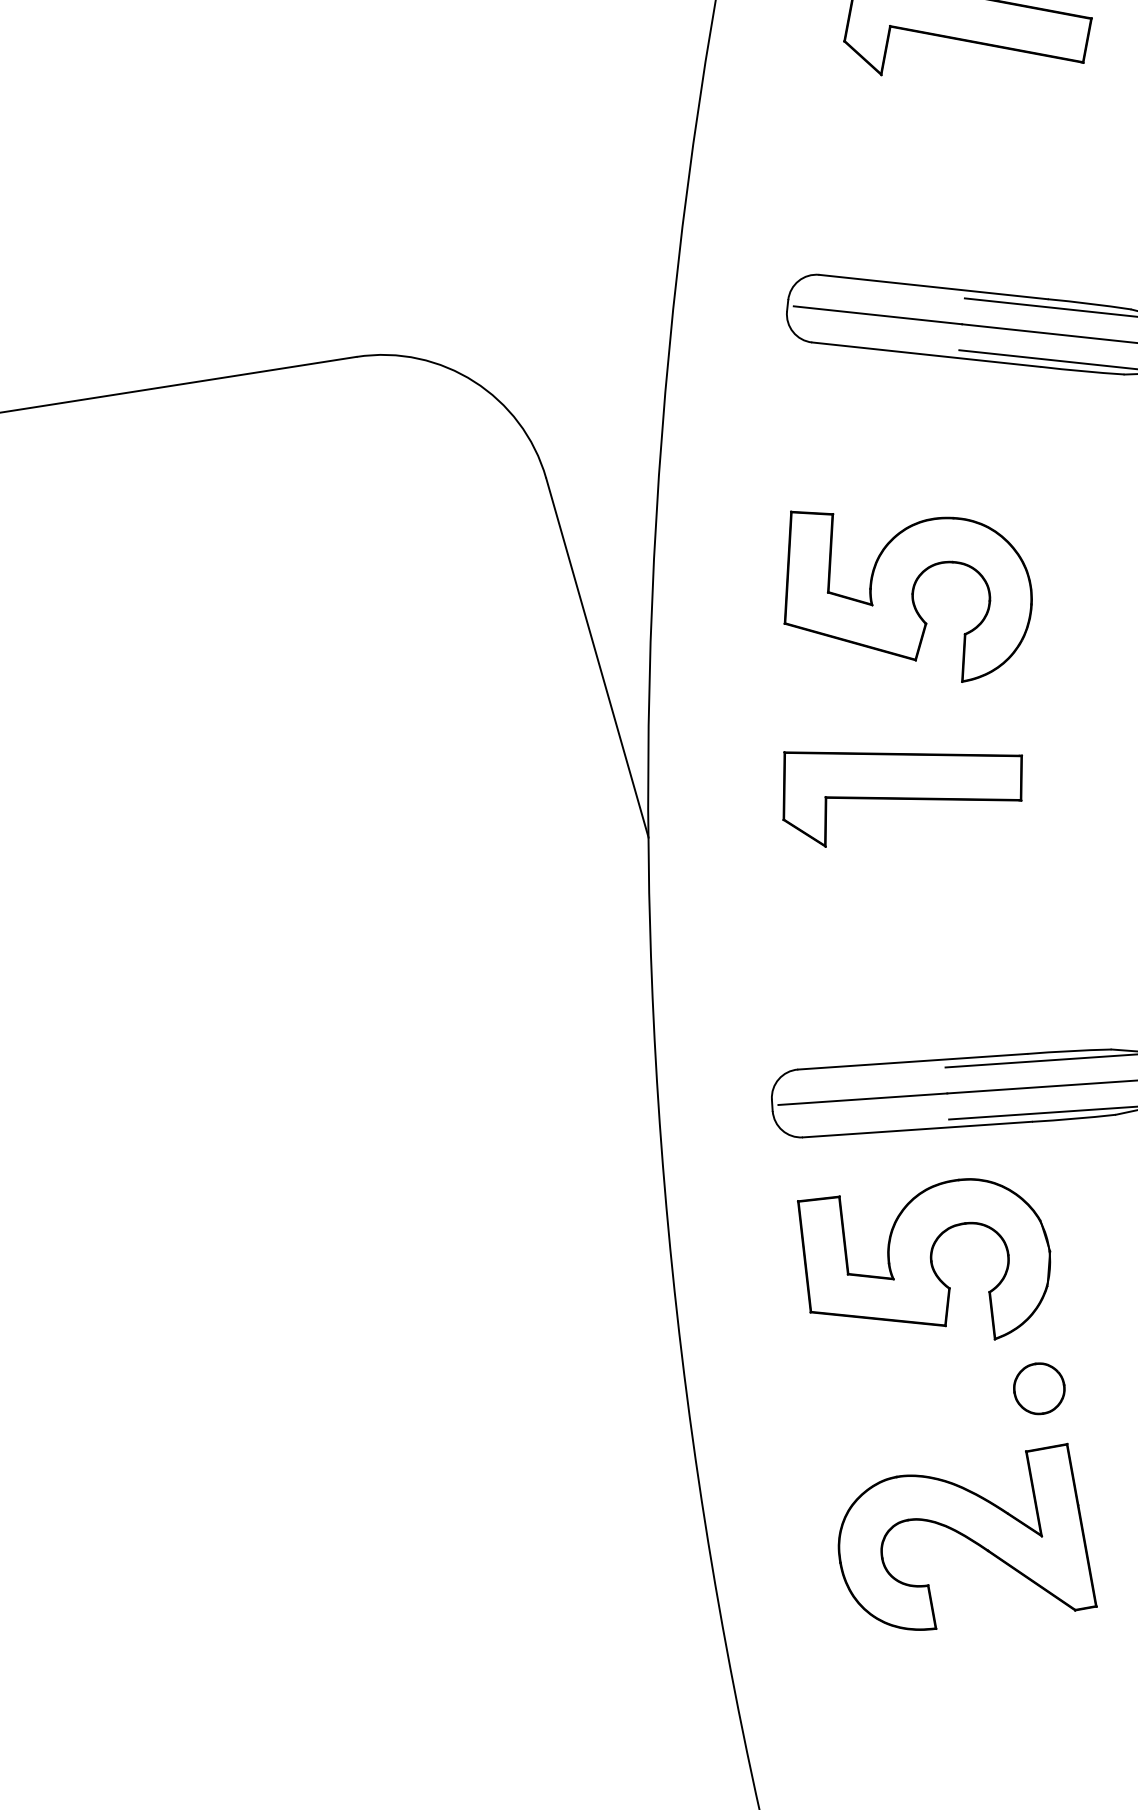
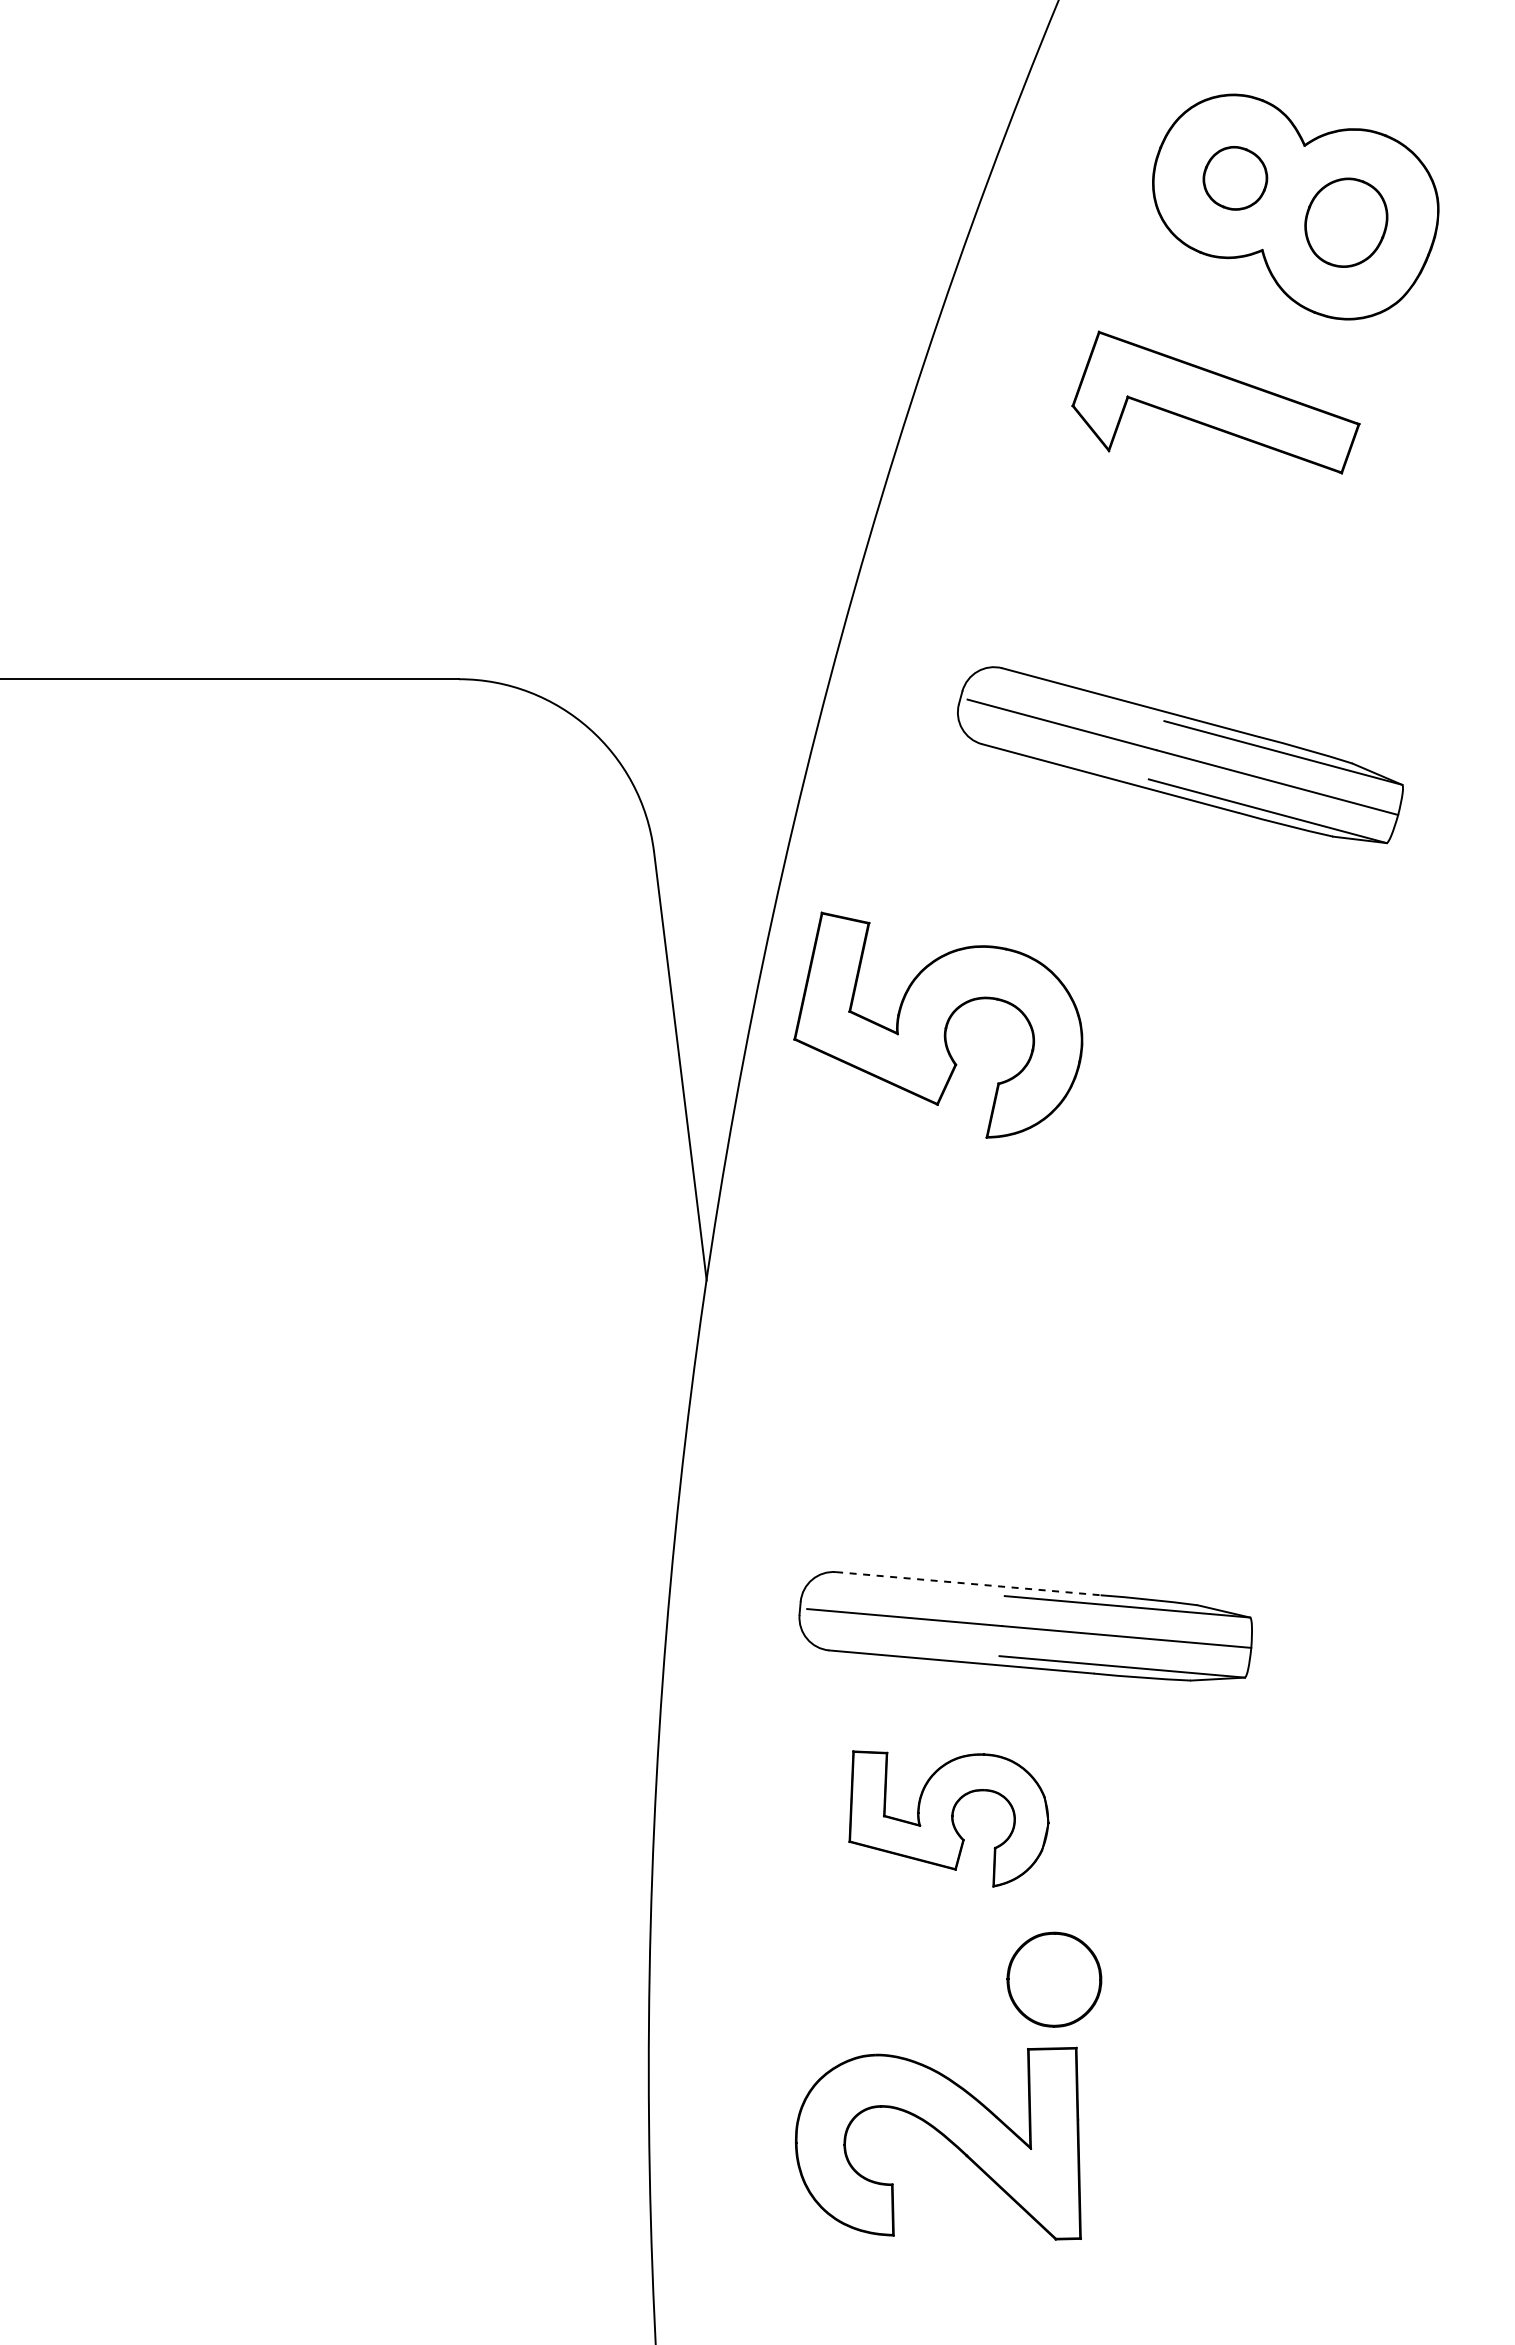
part: (905, 591) -> (938, 1024), moved
part: (901, 784) -> (1005, 1264), removed
line: (912, 1061) -> (968, 1583), solid -> dashed
part: (927, 1265) -> (948, 1818), size x0.7
part: (1039, 1388) -> (1054, 1979), size x1.6

